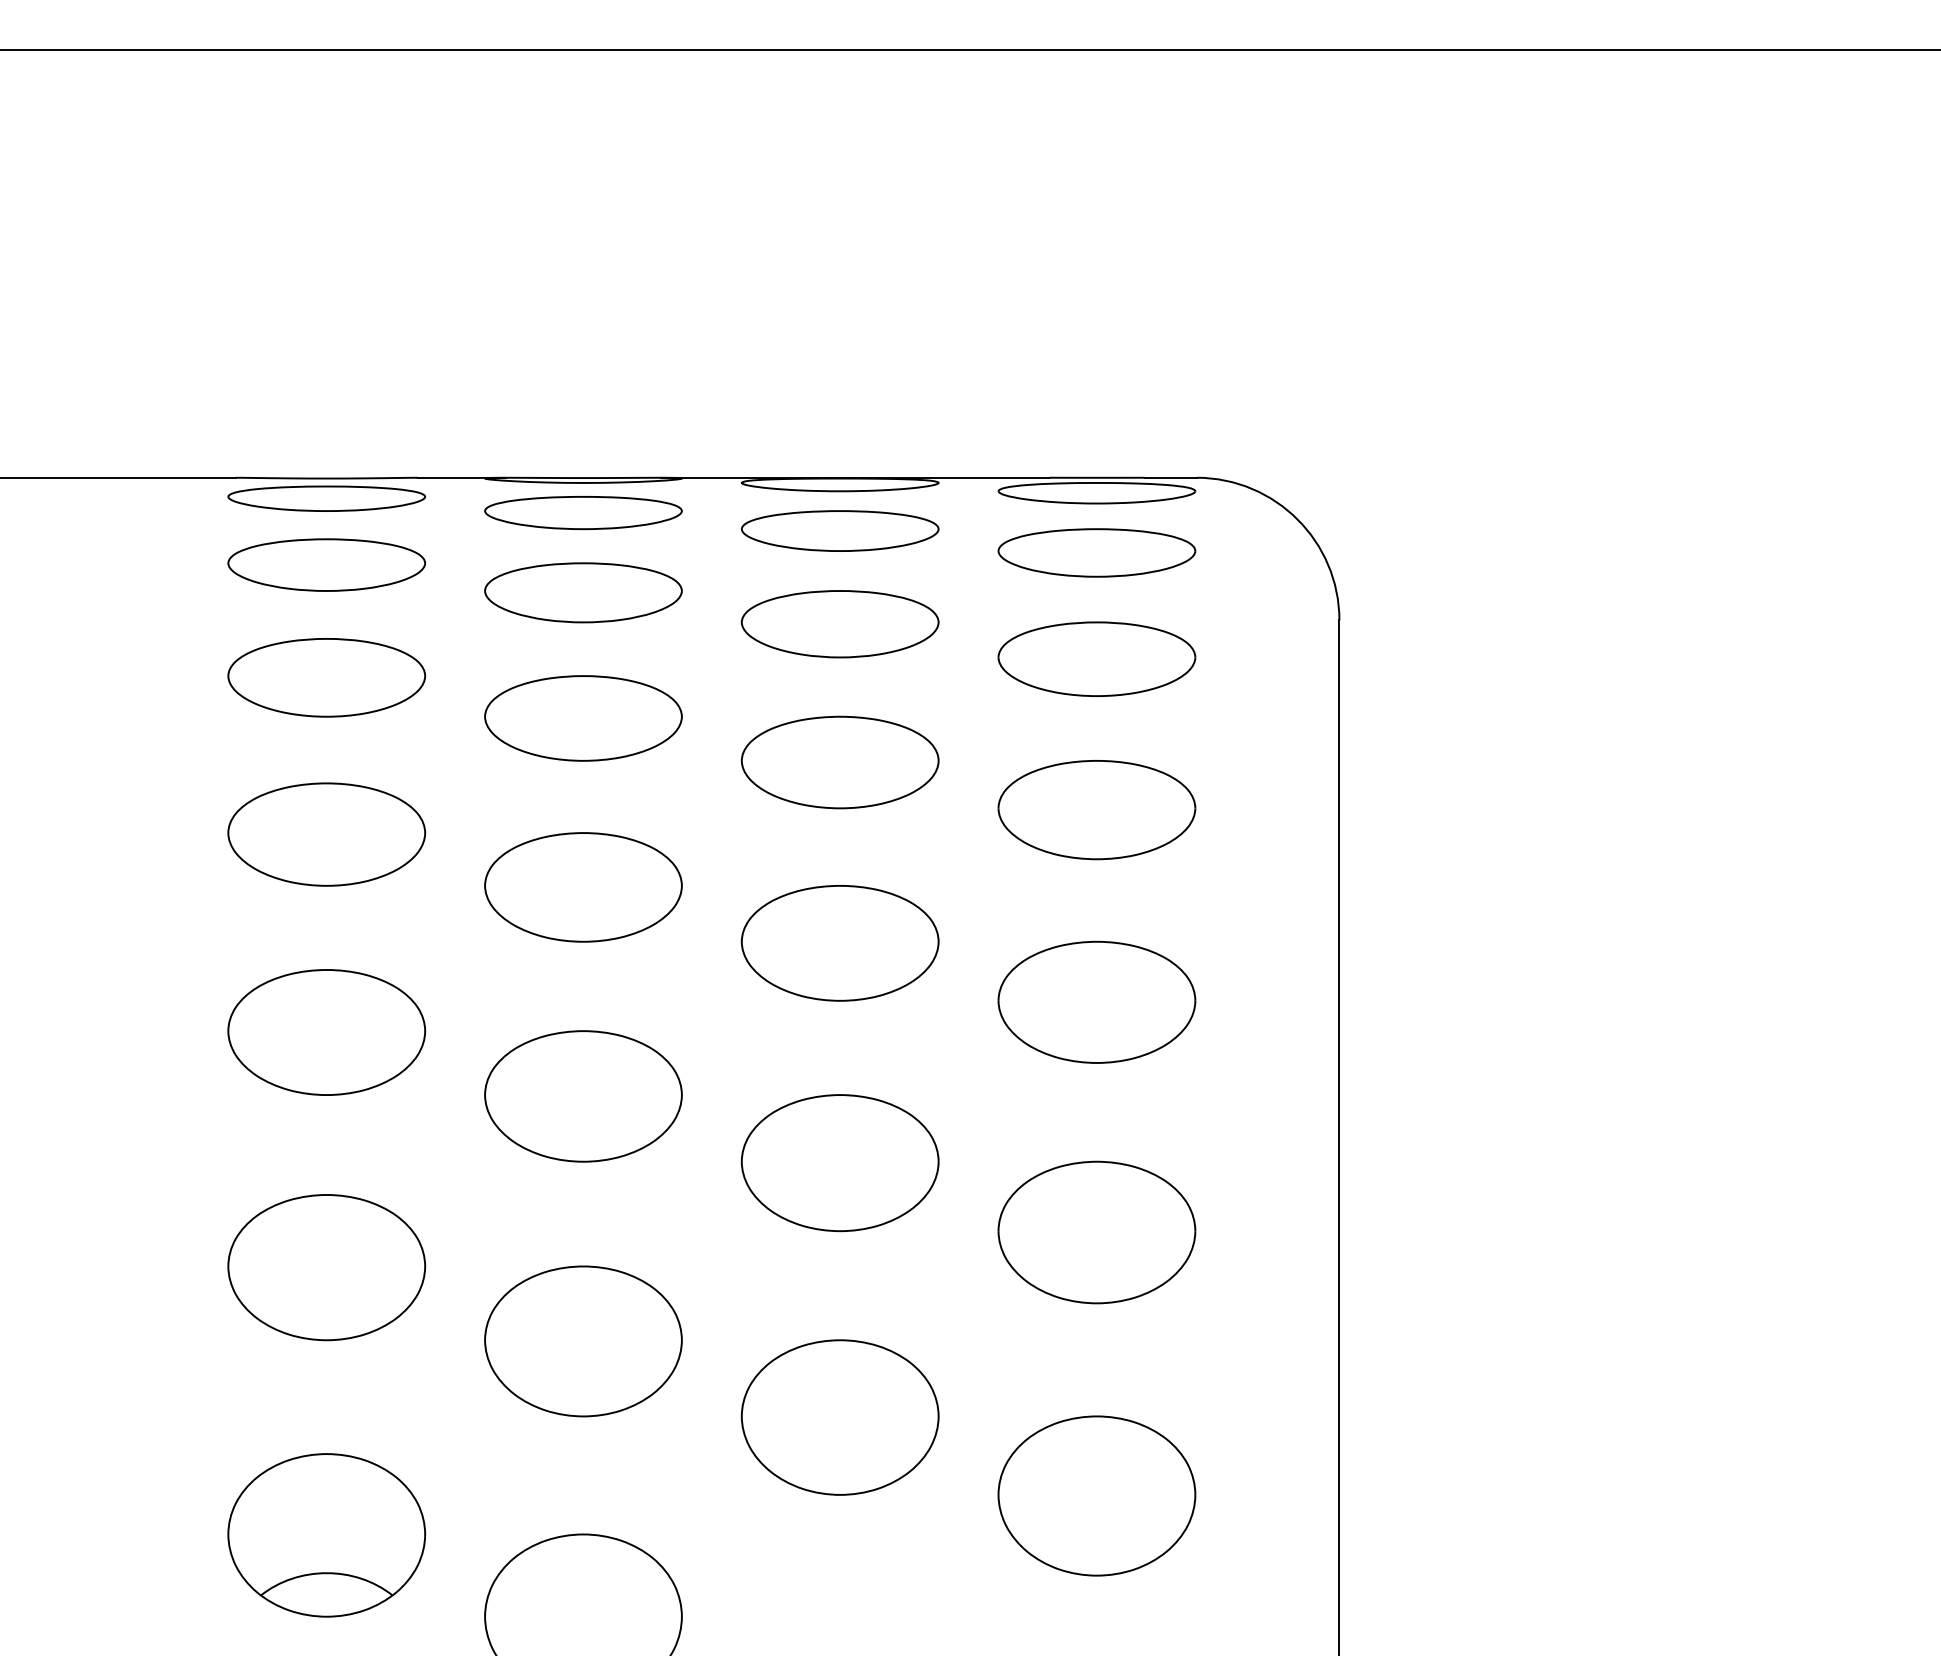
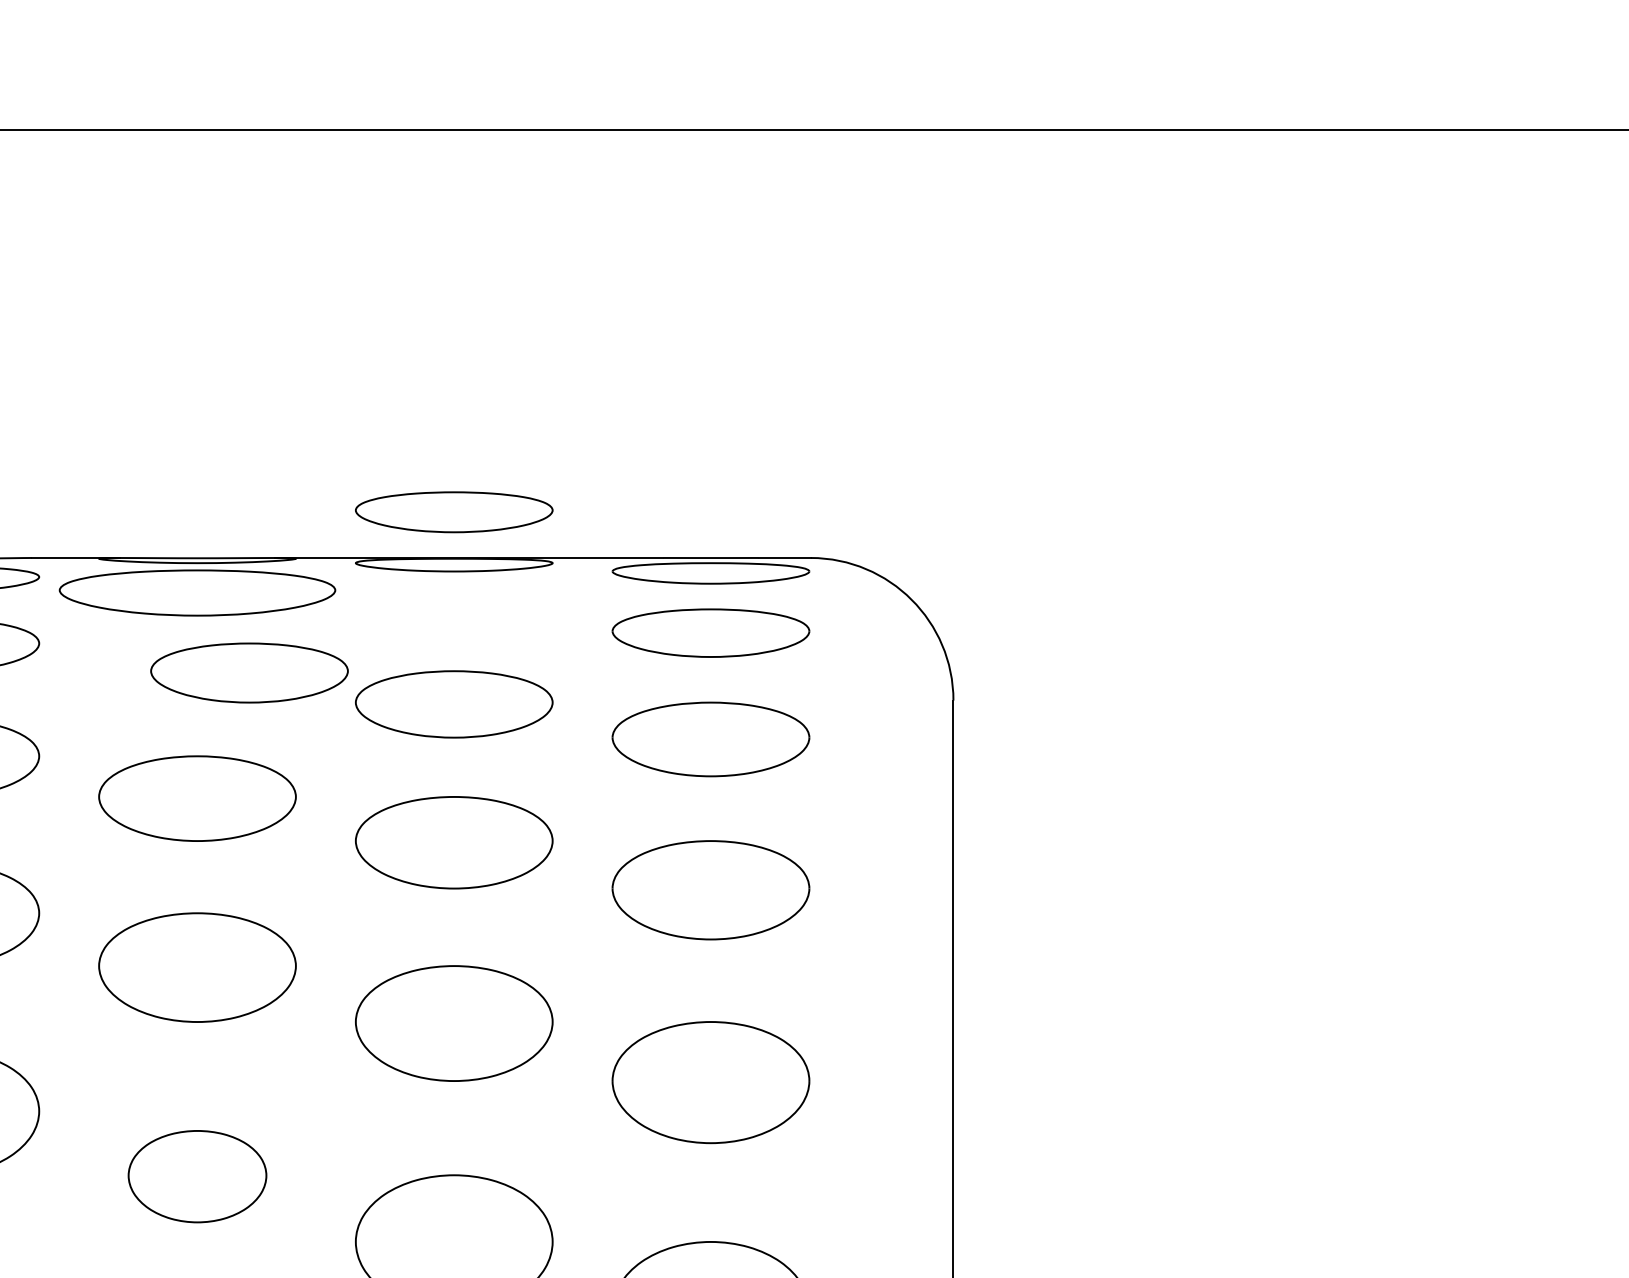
part: (583, 513) -> (197, 593), size x1.4
part: (839, 530) -> (453, 511), moved
part: (583, 592) -> (249, 672), moved
part: (583, 1096) -> (197, 1176), size x0.7

